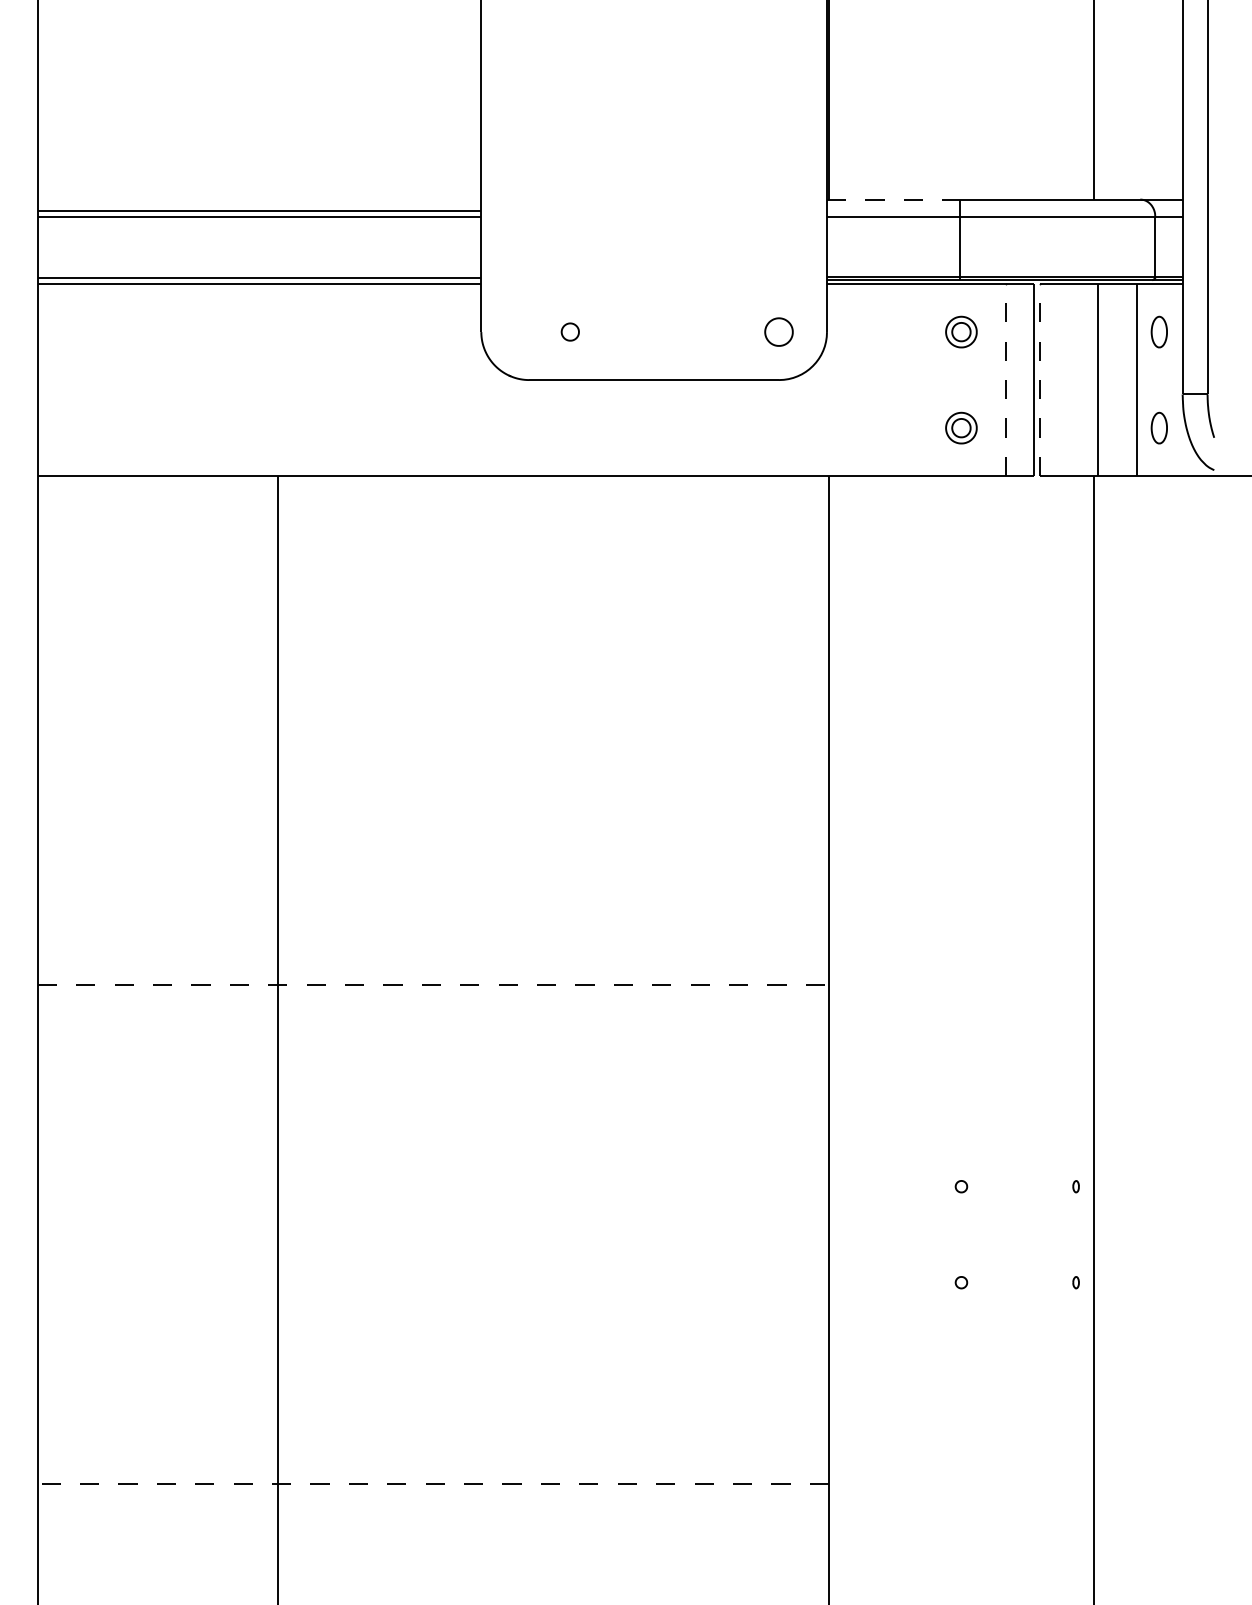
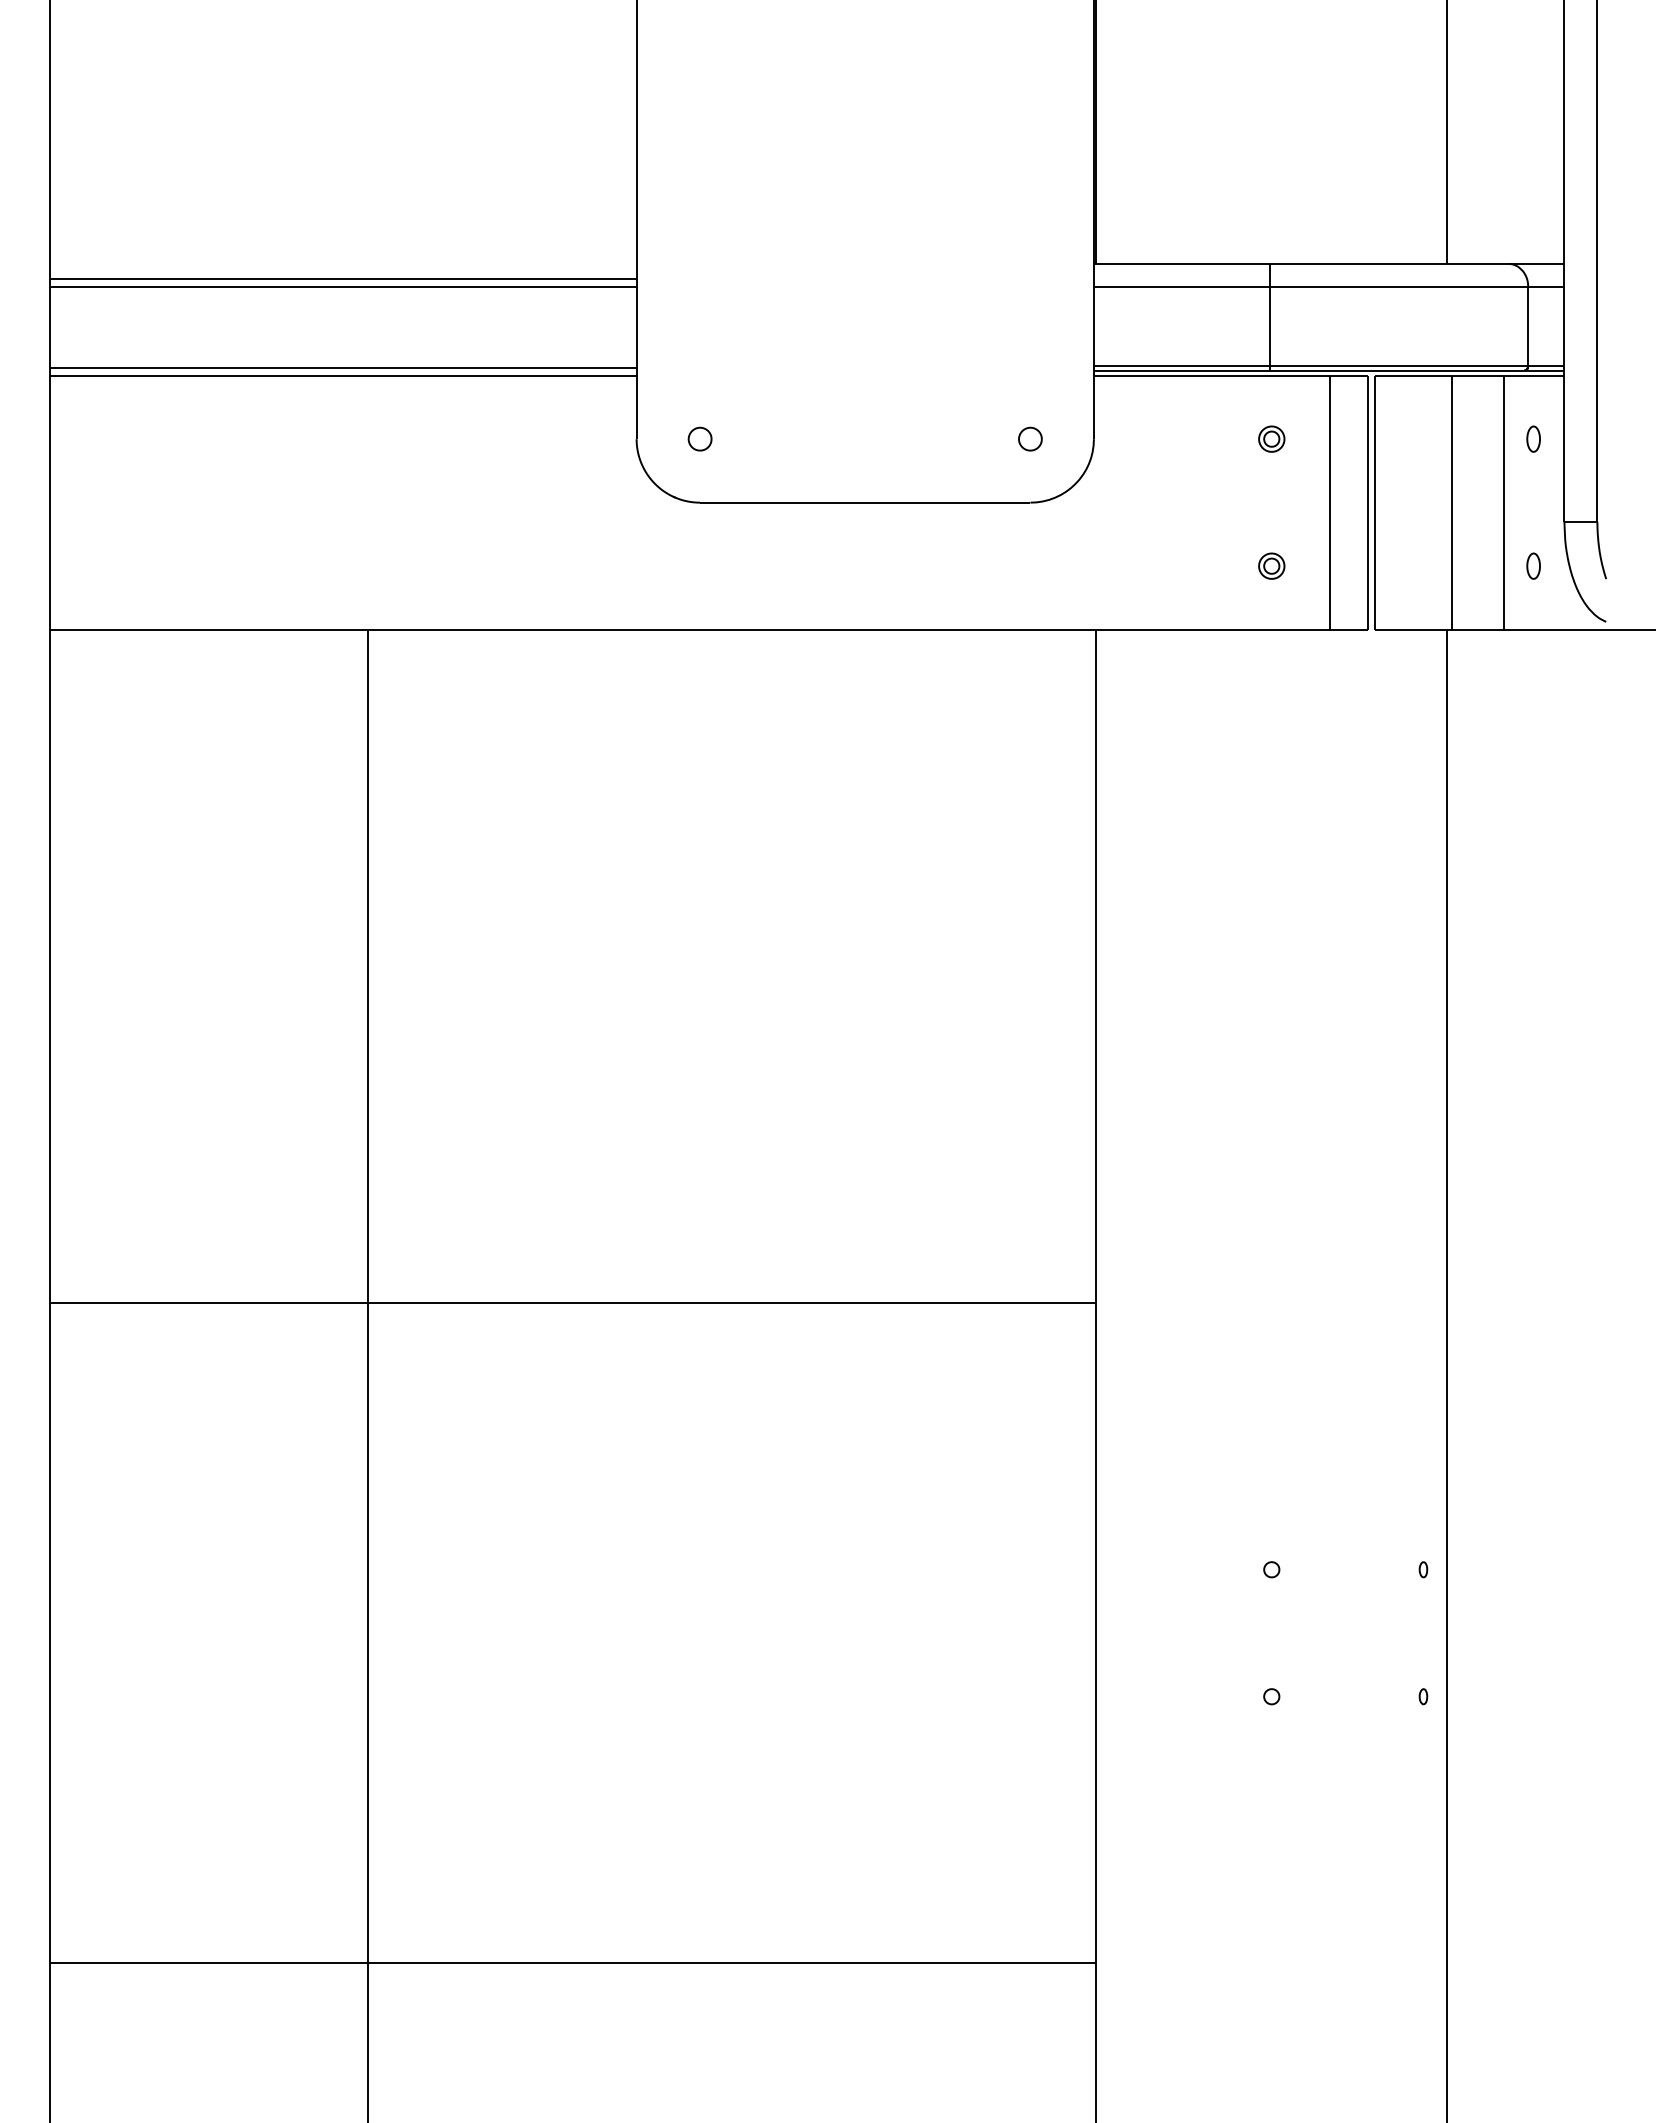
line: (893, 199) -> (1181, 263), dashed -> solid
part: (569, 331) -> (699, 438), moved
part: (778, 331) -> (1029, 438), size x0.62
part: (961, 331) -> (1271, 438), size x0.62
part: (1159, 331) -> (1533, 438), size x0.62
line: (1005, 379) -> (1330, 501), dashed -> solid
line: (1039, 379) -> (1375, 501), dashed -> solid
part: (961, 427) -> (1271, 565), size x0.62
part: (1159, 427) -> (1533, 565), size x0.62
line: (433, 985) -> (573, 1303), dashed -> solid
line: (433, 1484) -> (573, 1963), dashed -> solid

